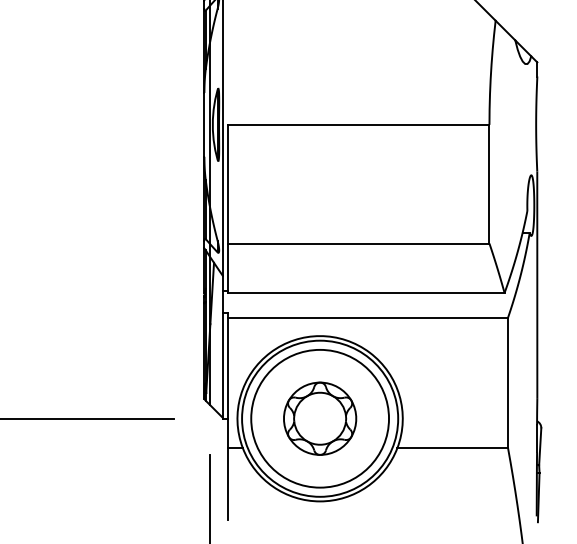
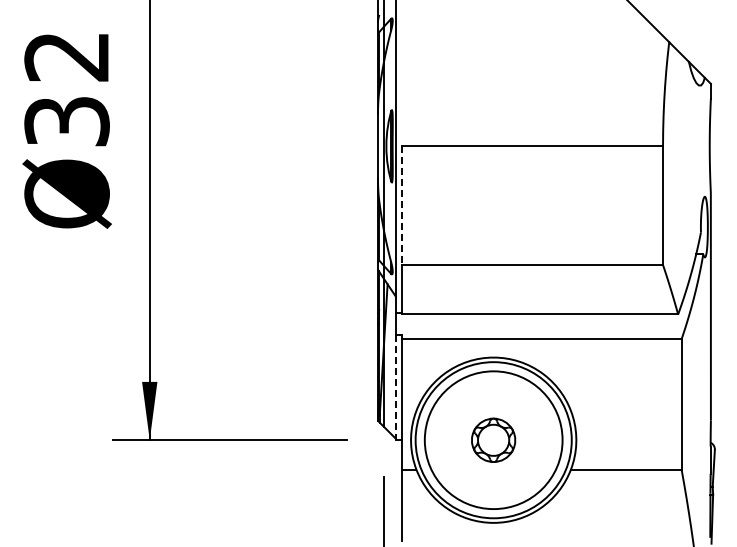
line: (227, 185) -> (401, 206), solid -> dashed
line: (222, 366) -> (396, 387), solid -> dashed
part: (319, 419) -> (493, 440), size x0.6

